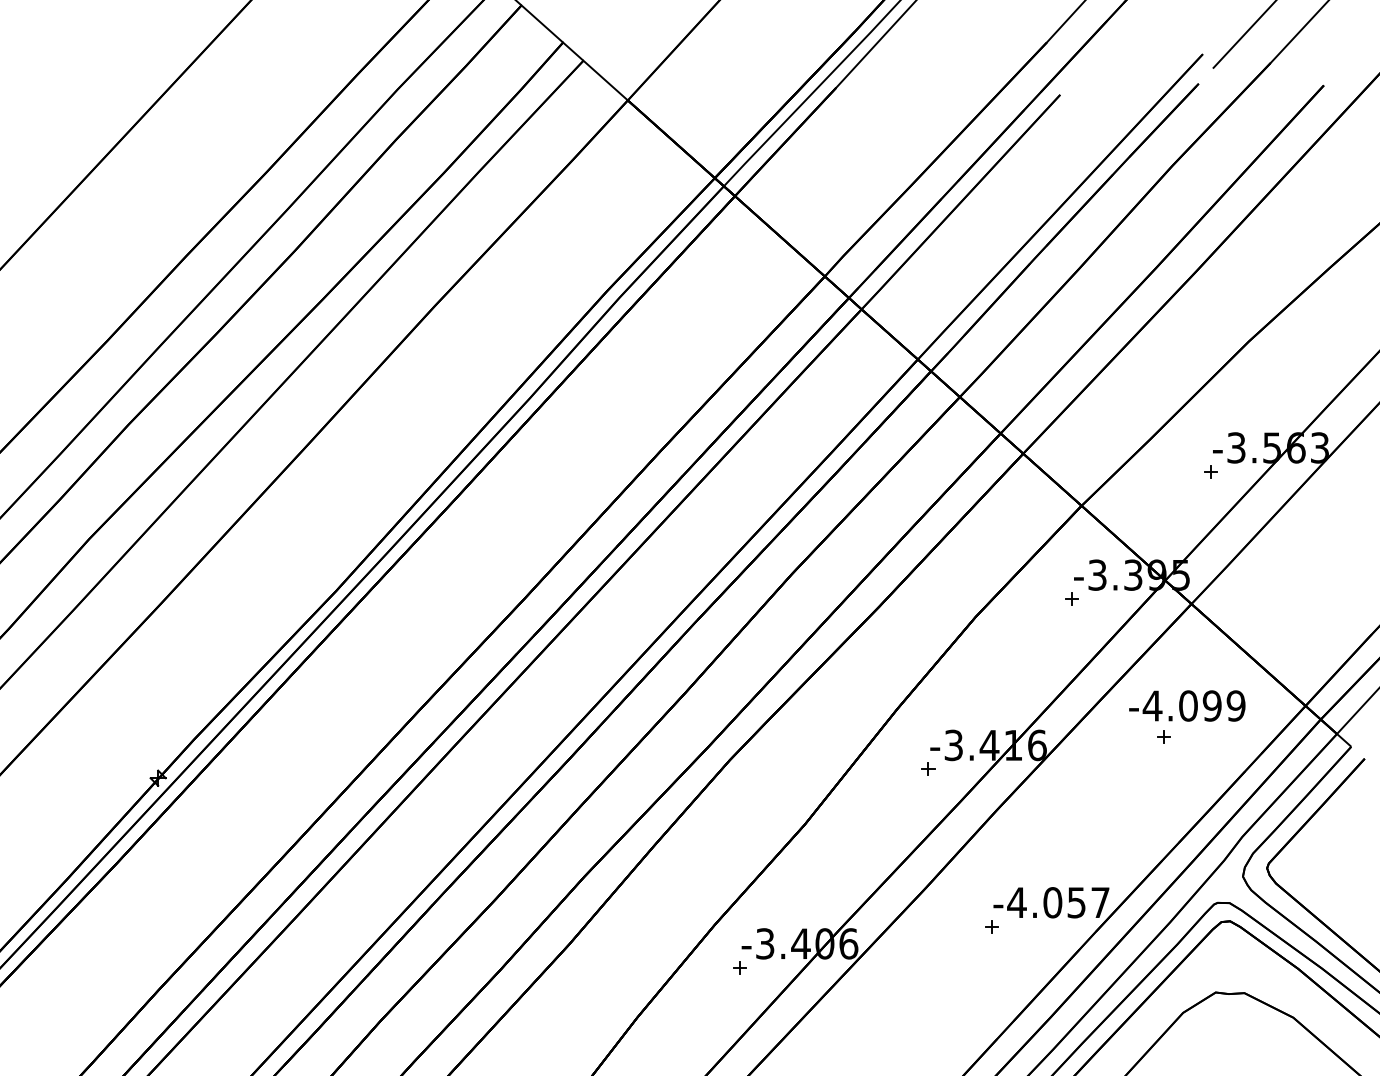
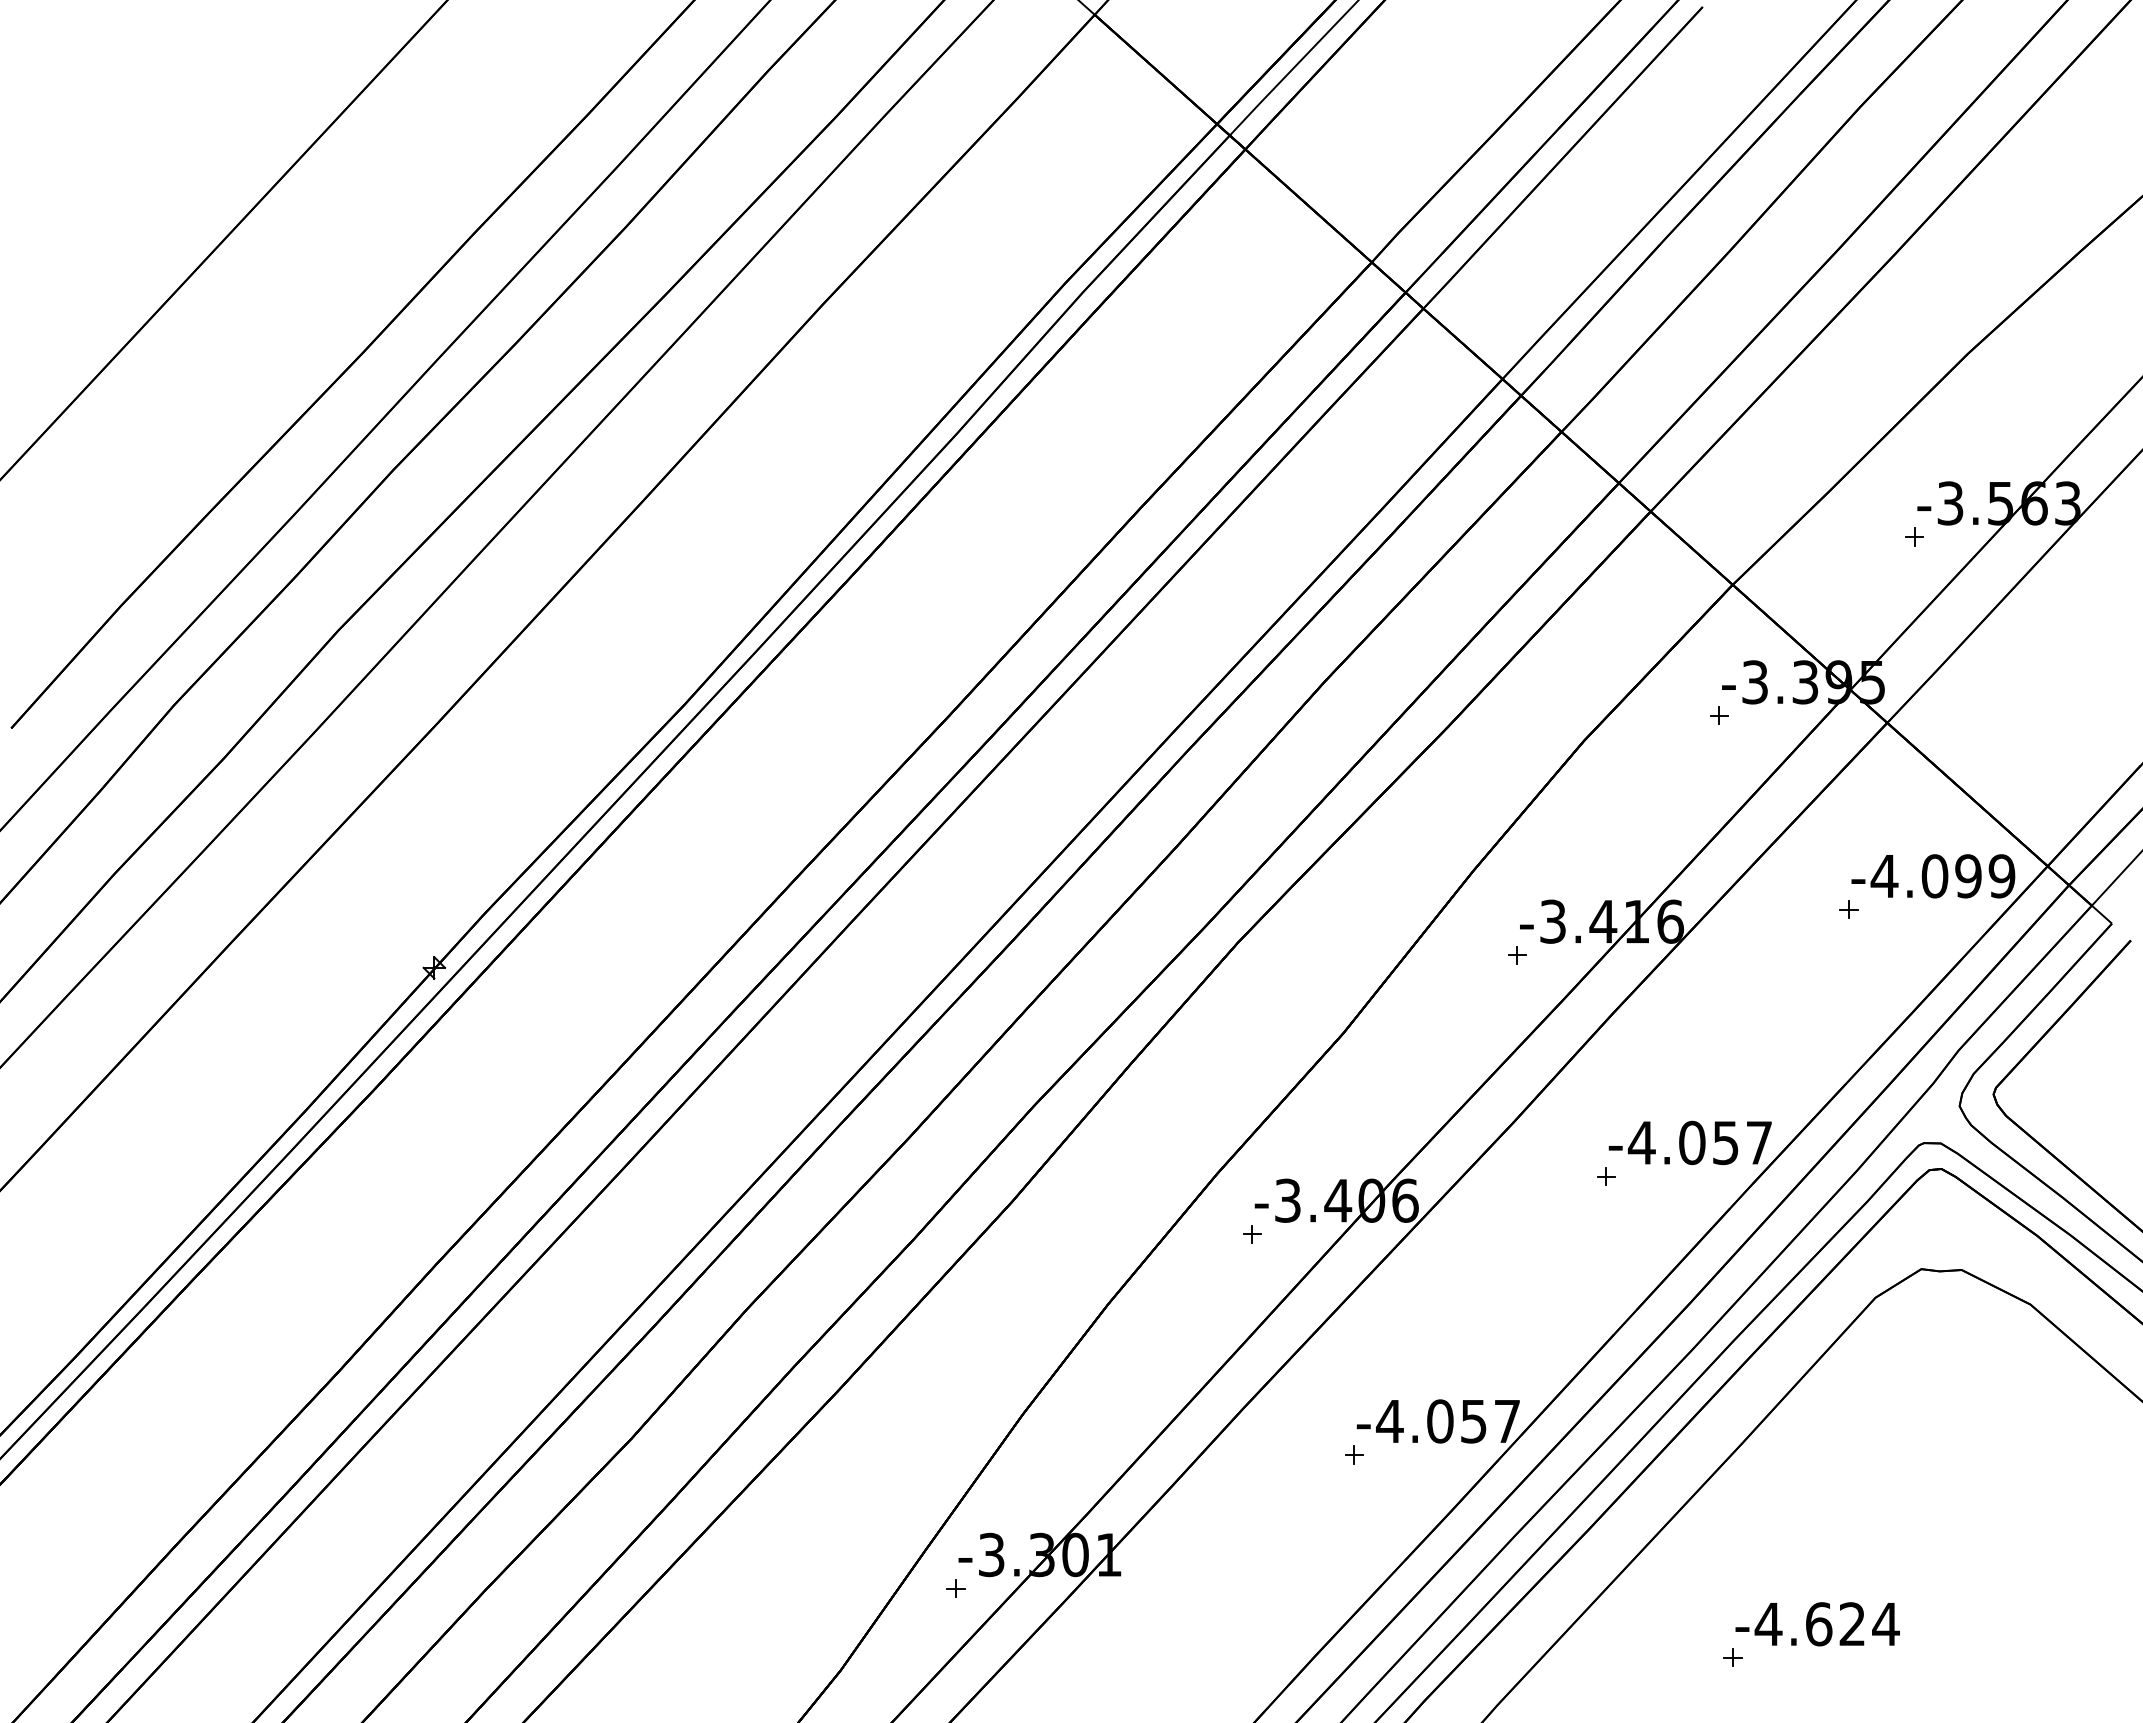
text: (1187, 706) -> (1933, 876), moved

